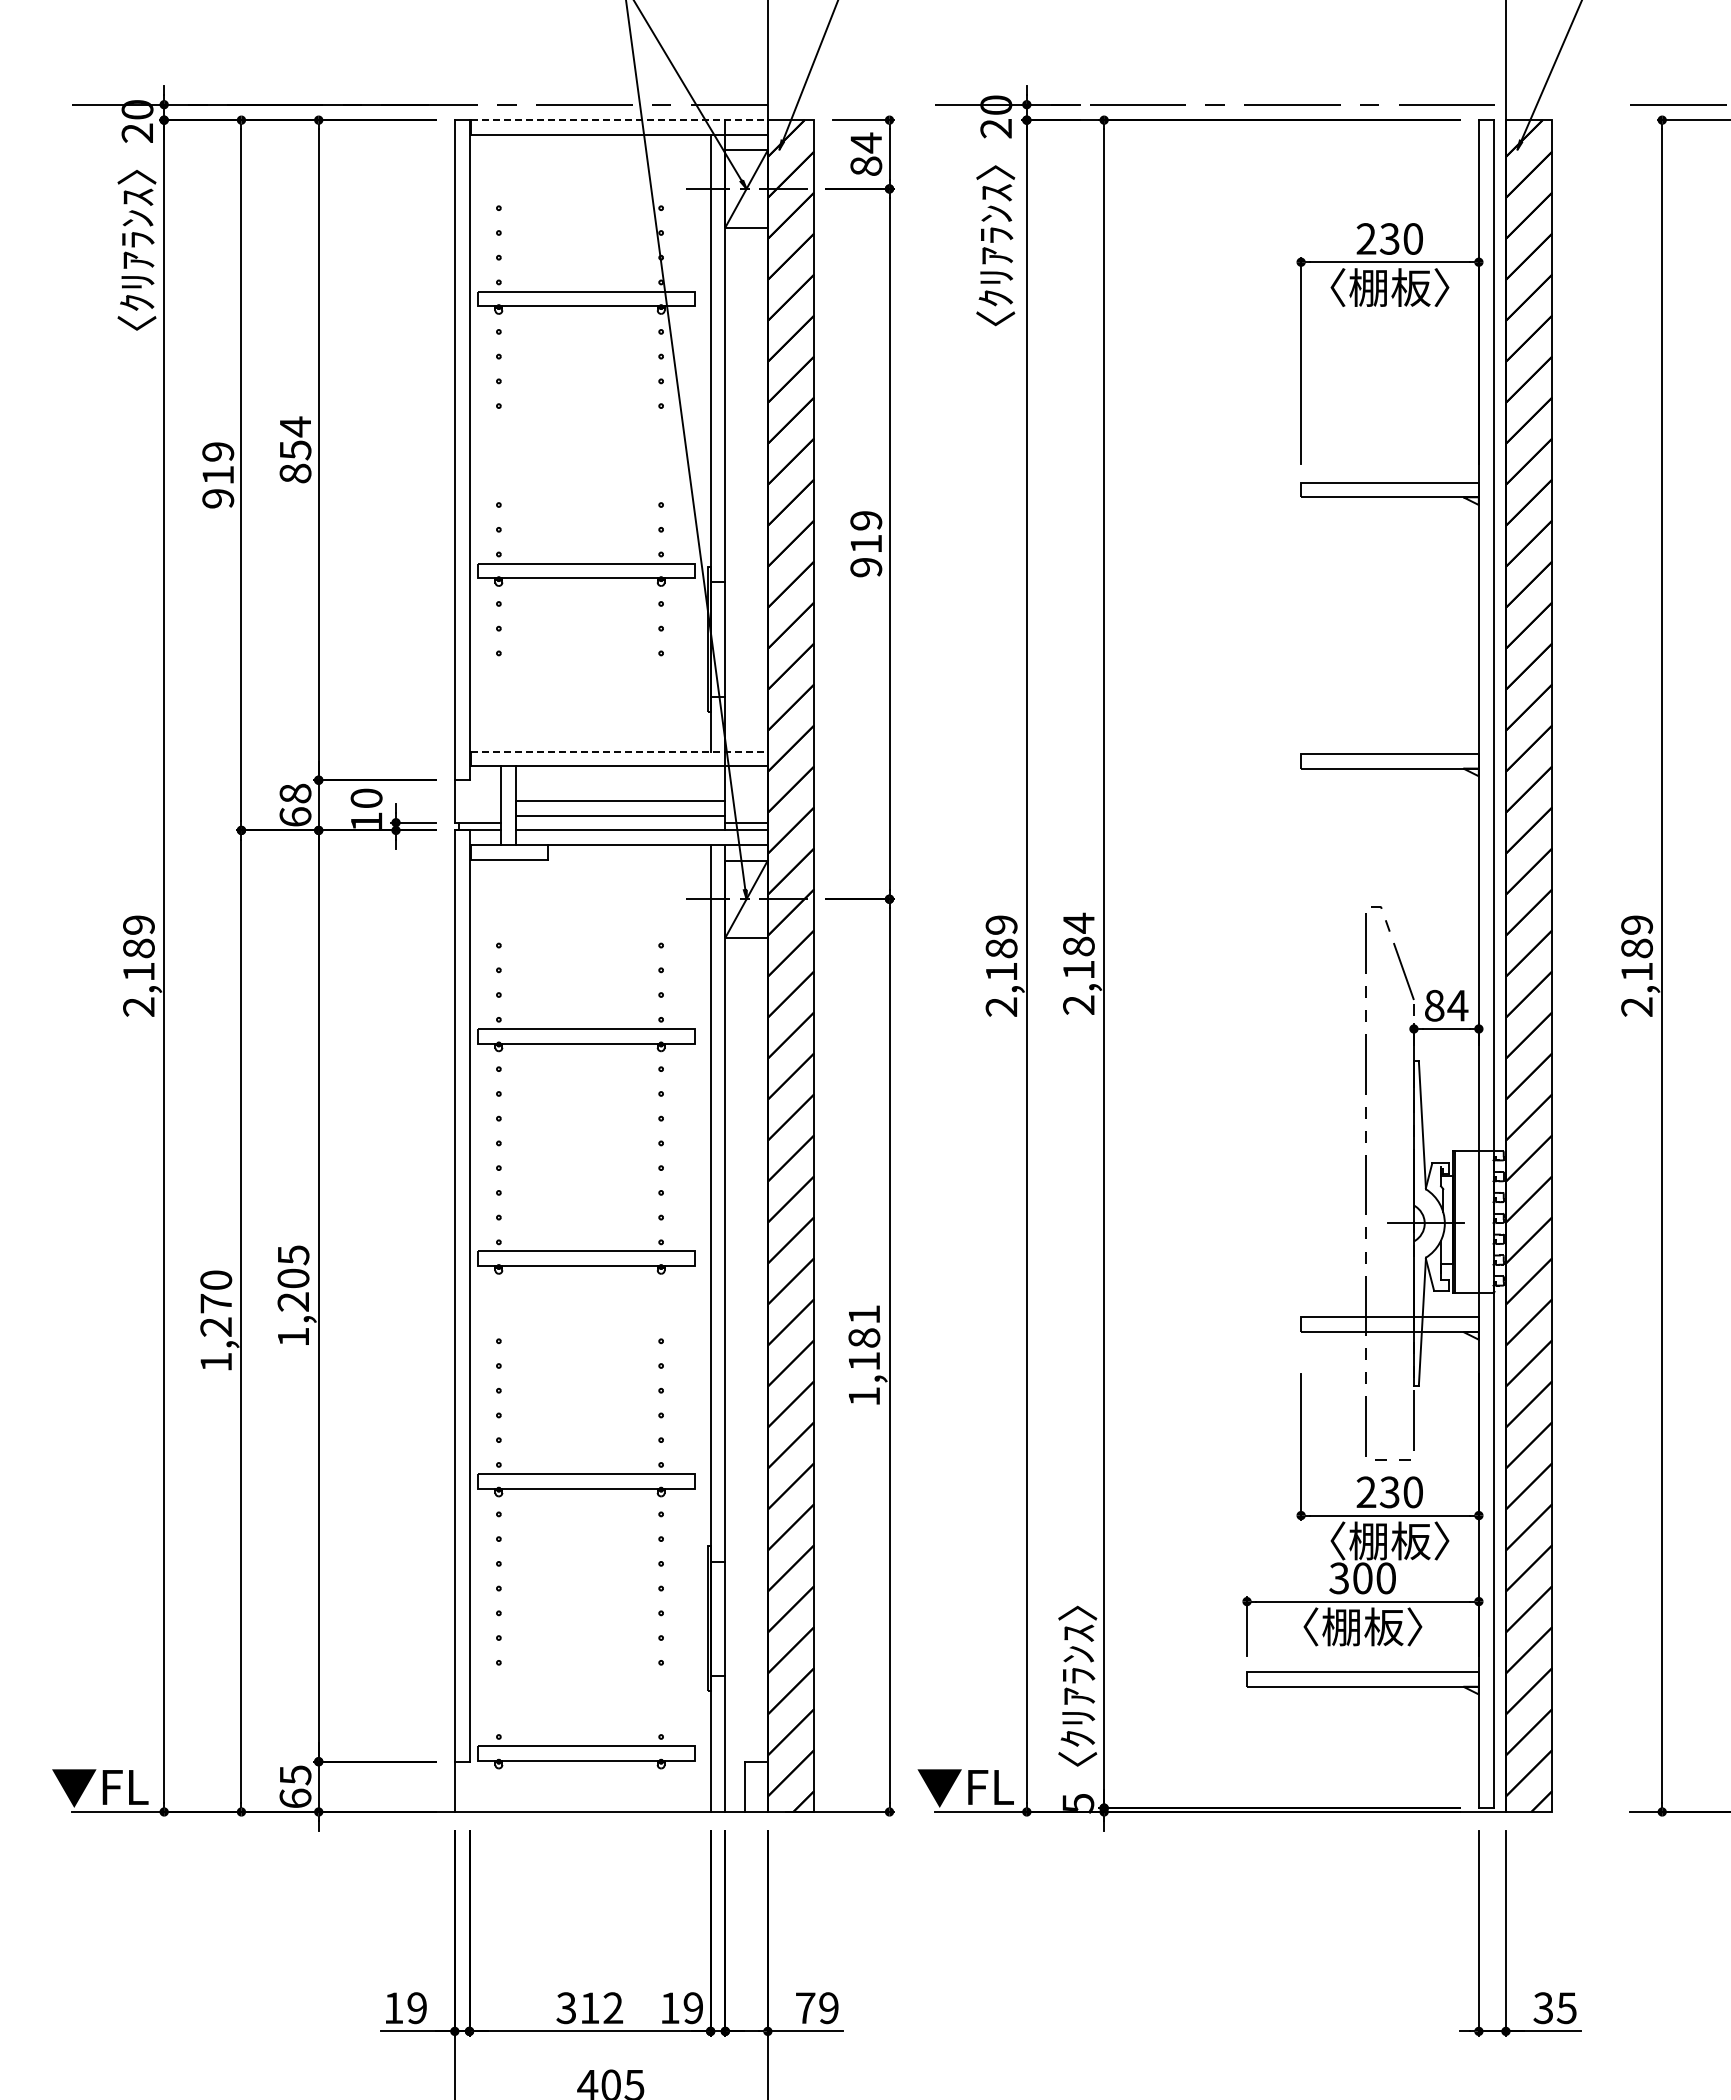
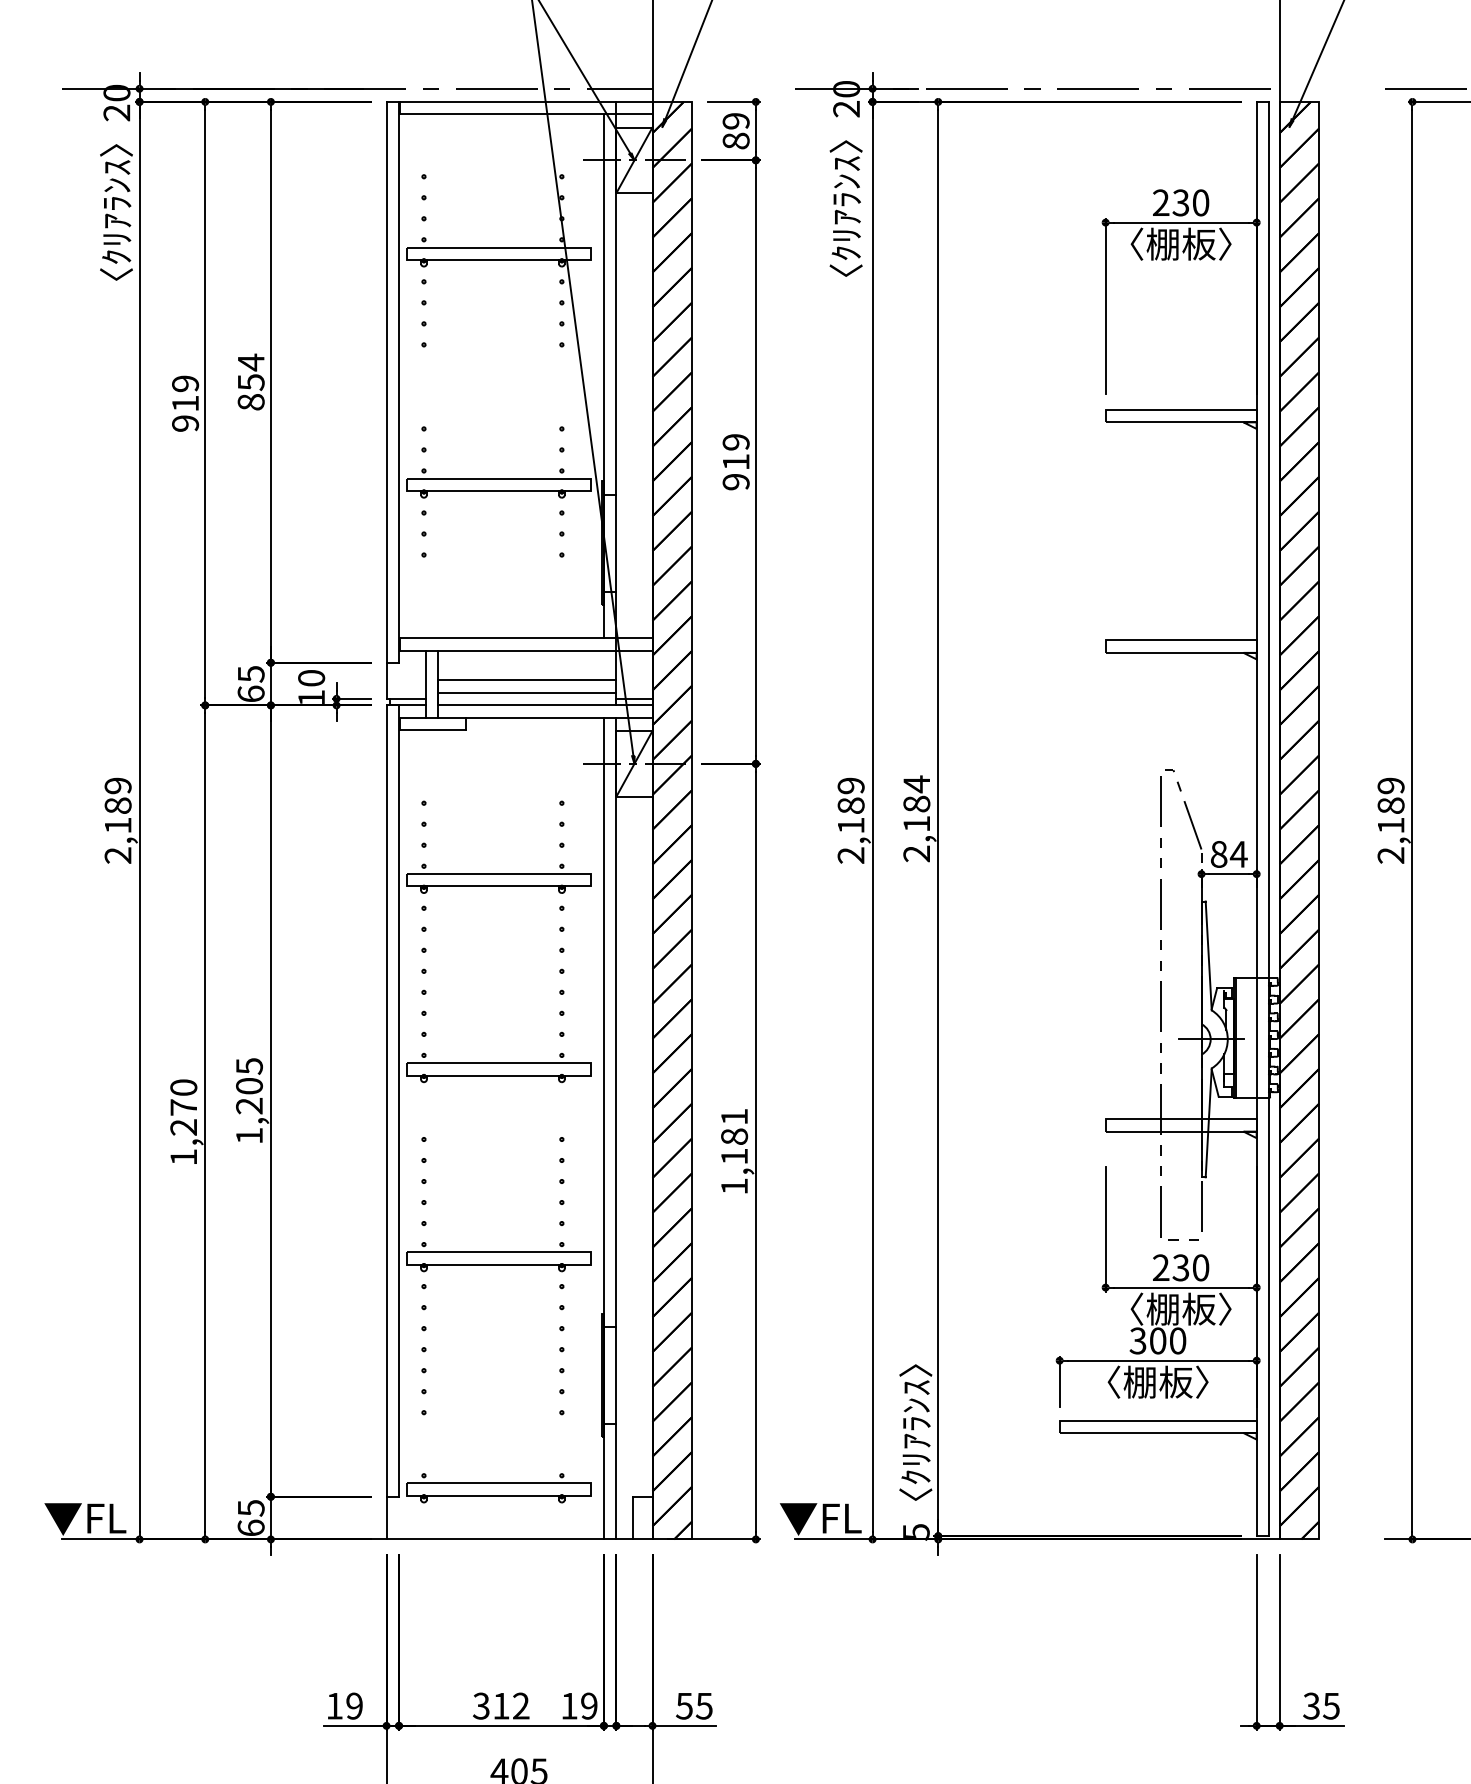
line: (619, 120) -> (526, 102), dashed -> solid
text: (866, 142) -> (736, 120), 84 -> 89
line: (619, 751) -> (526, 638), dashed -> solid
text: (295, 793) -> (251, 674), 68 -> 65
text: (816, 2008) -> (693, 1706), 79 -> 55

